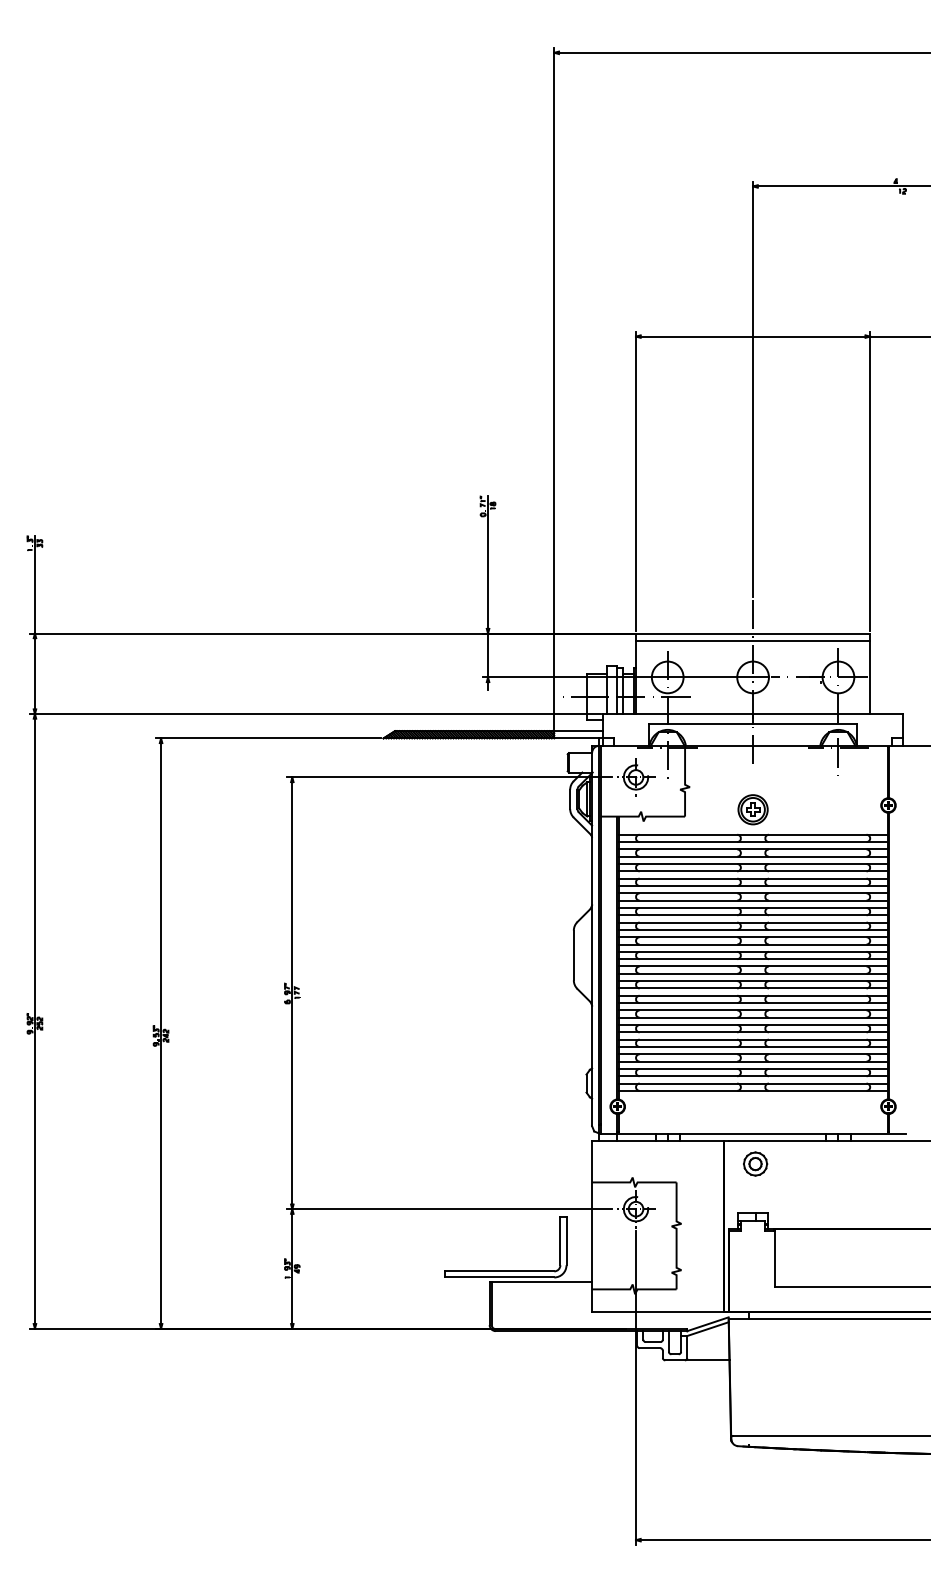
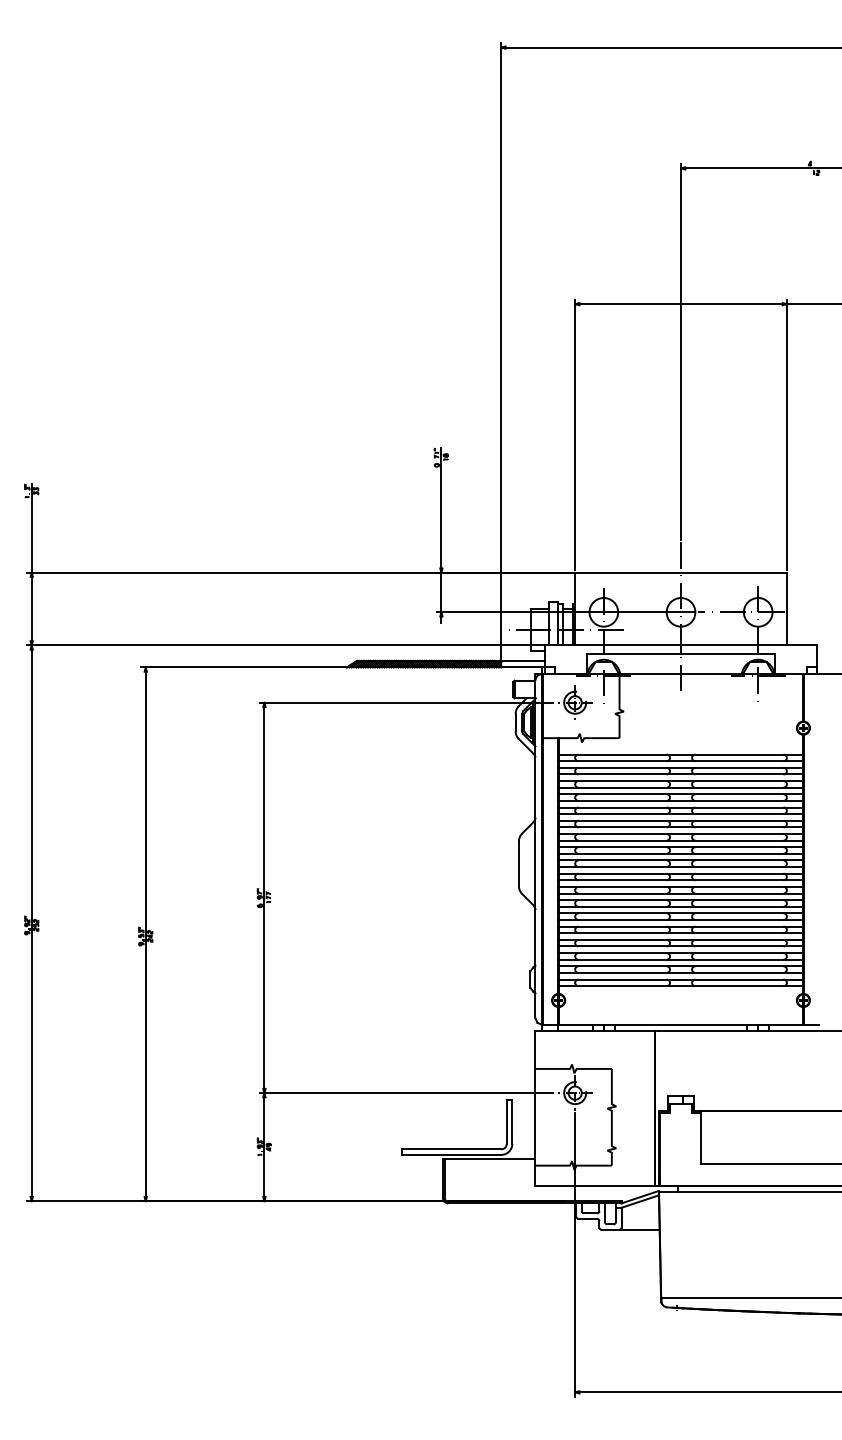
line: (752, 641) -> (680, 579), removed
part: (752, 809) -> (680, 731), removed
part: (754, 1163) -> (682, 1051), removed

